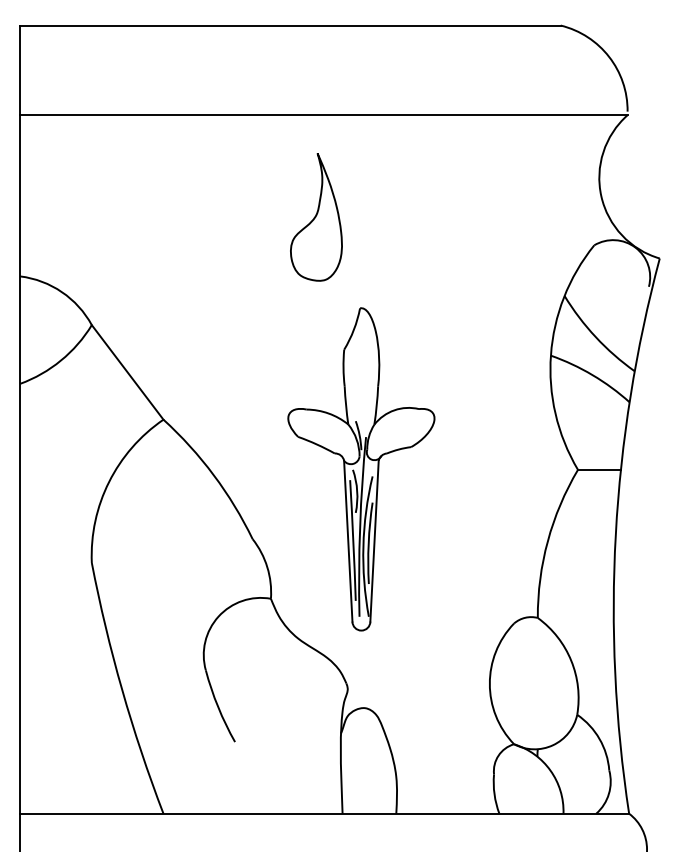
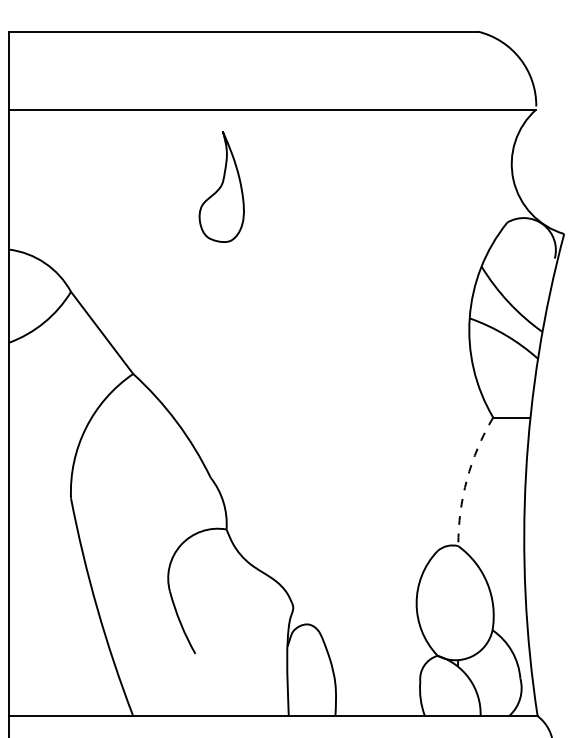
part: (316, 217) -> (221, 187), moved
part: (361, 469) -> (305, 417), removed
arc: (547, 541) -> (466, 479), solid -> dashed

